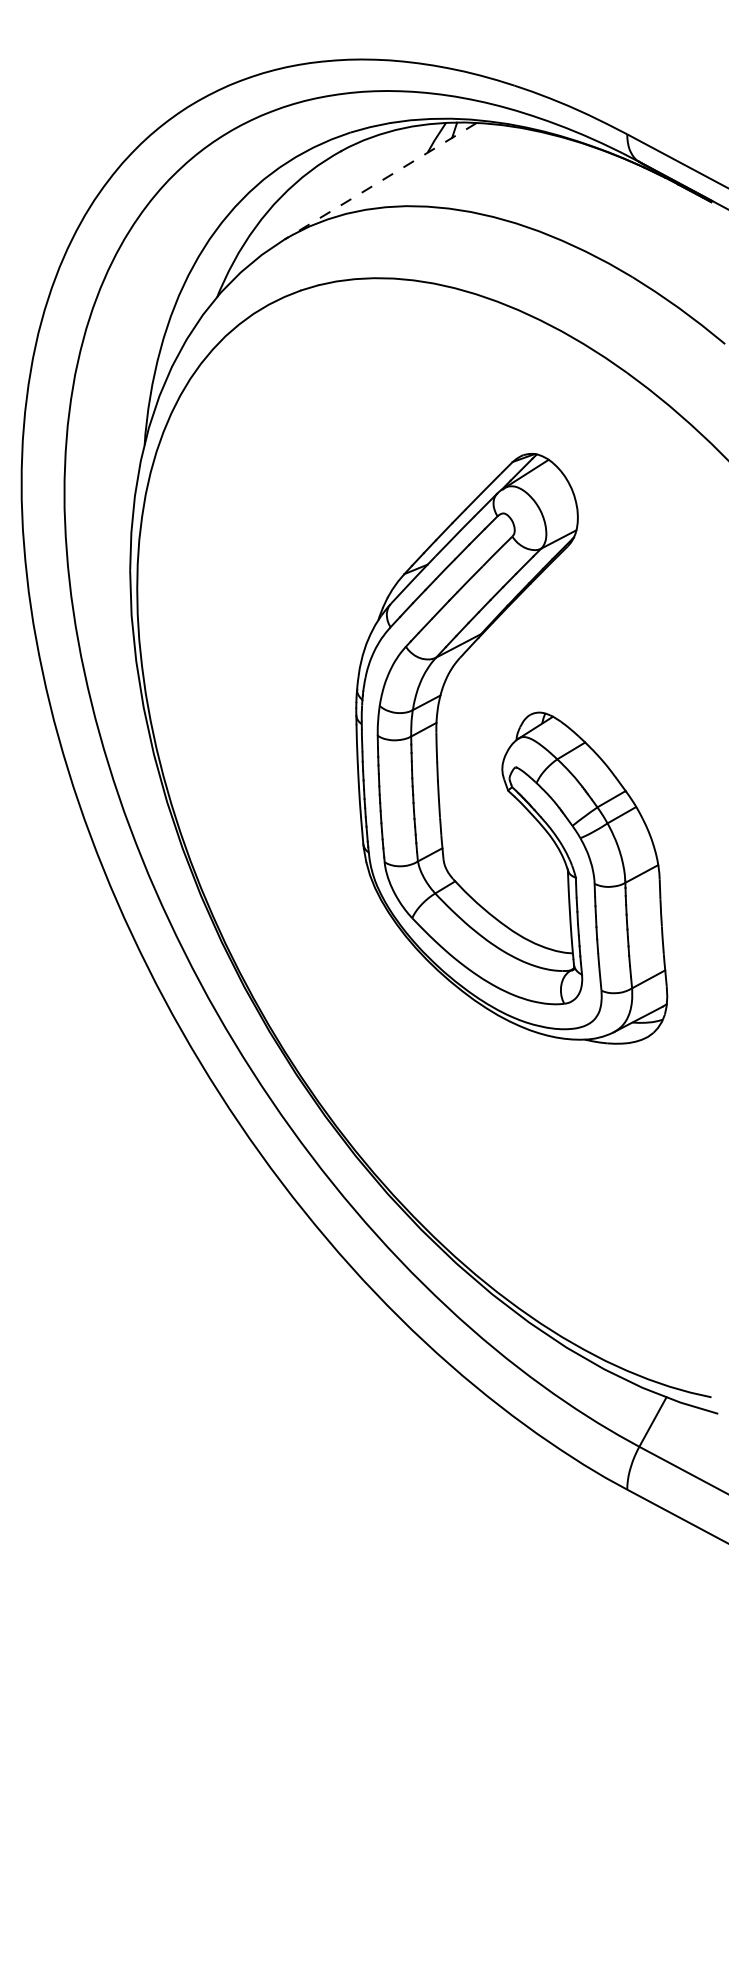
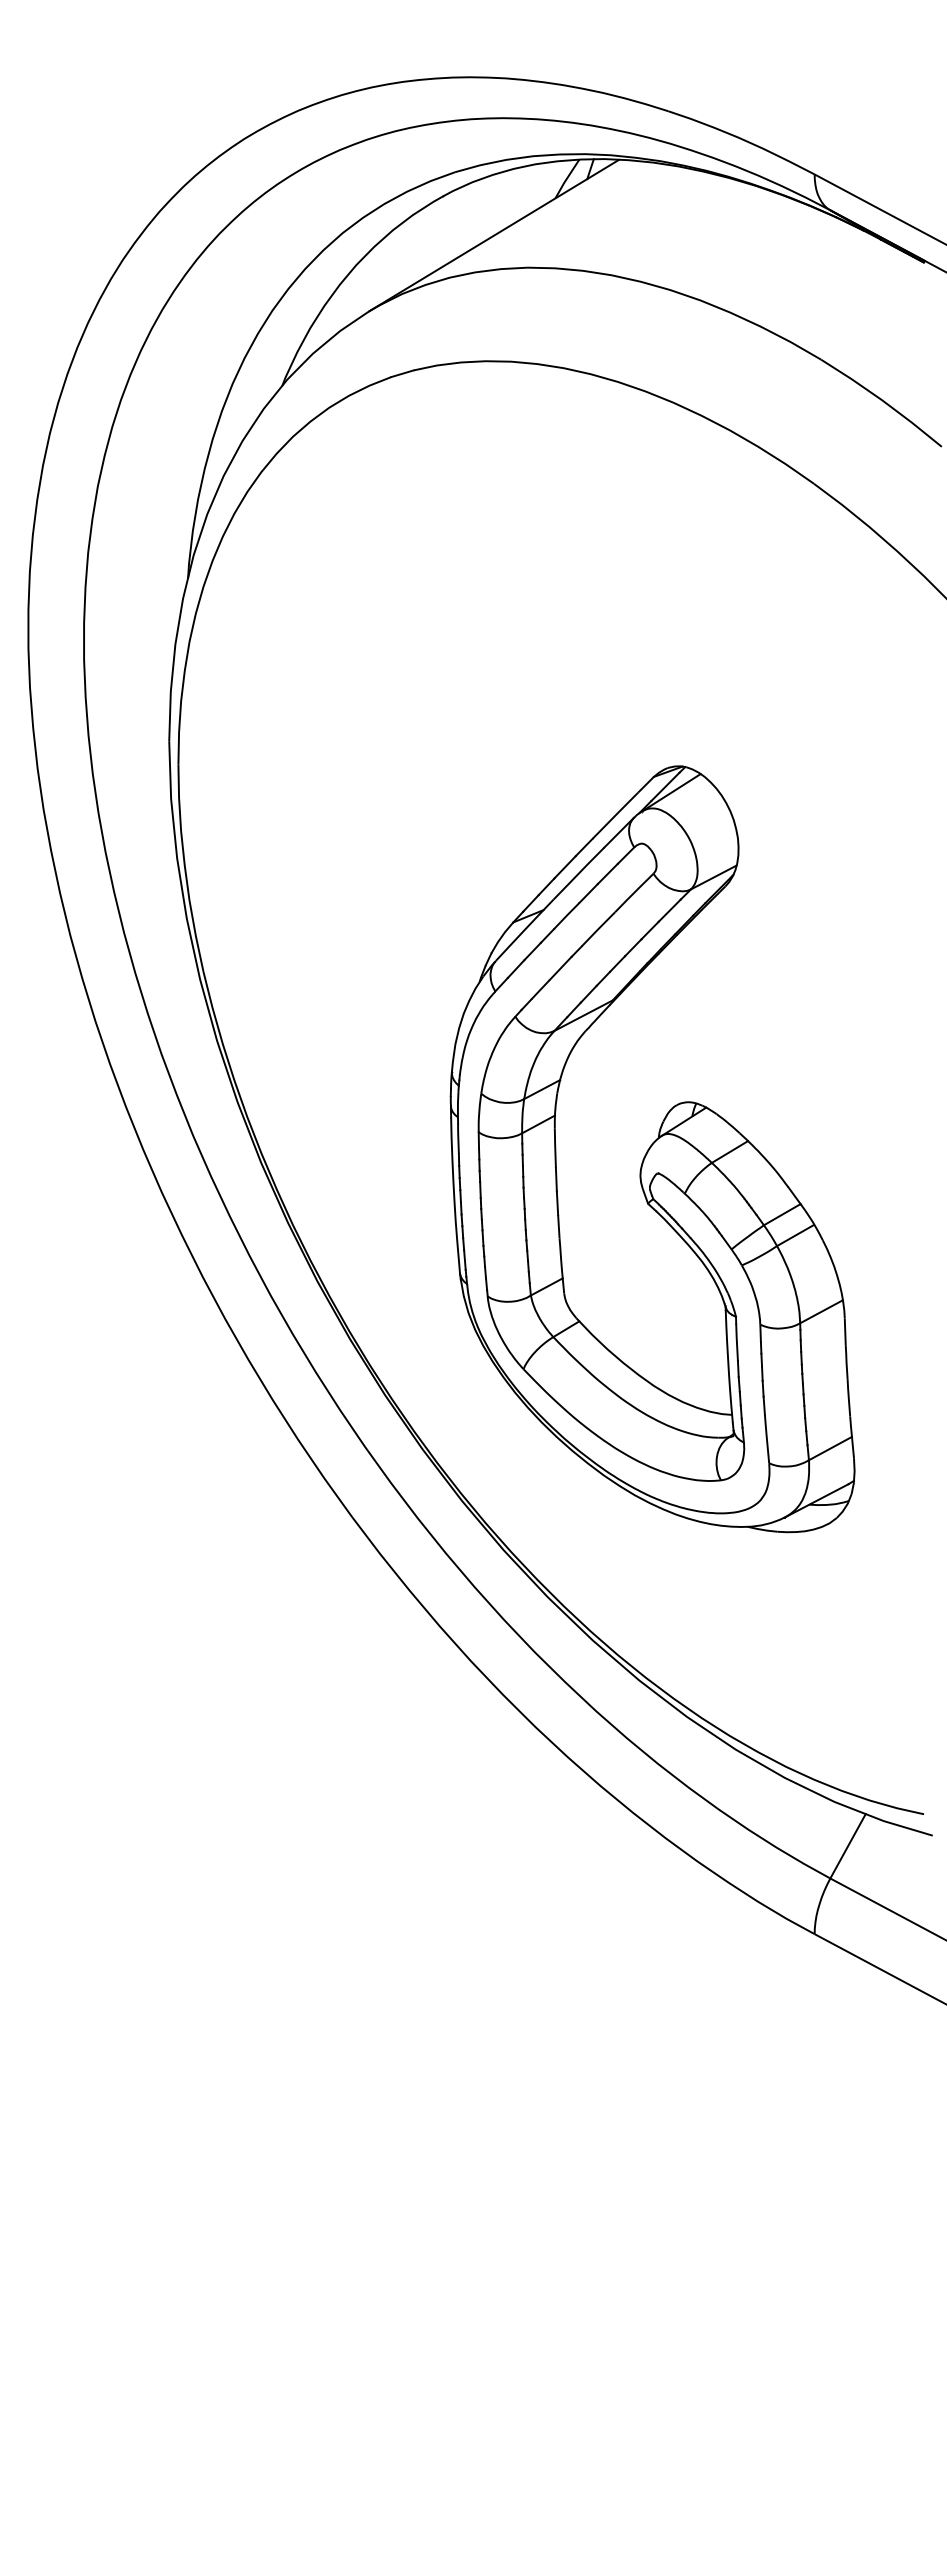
line: (379, 181) -> (493, 235), dashed -> solid
part: (511, 749) -> (652, 1149), moved

